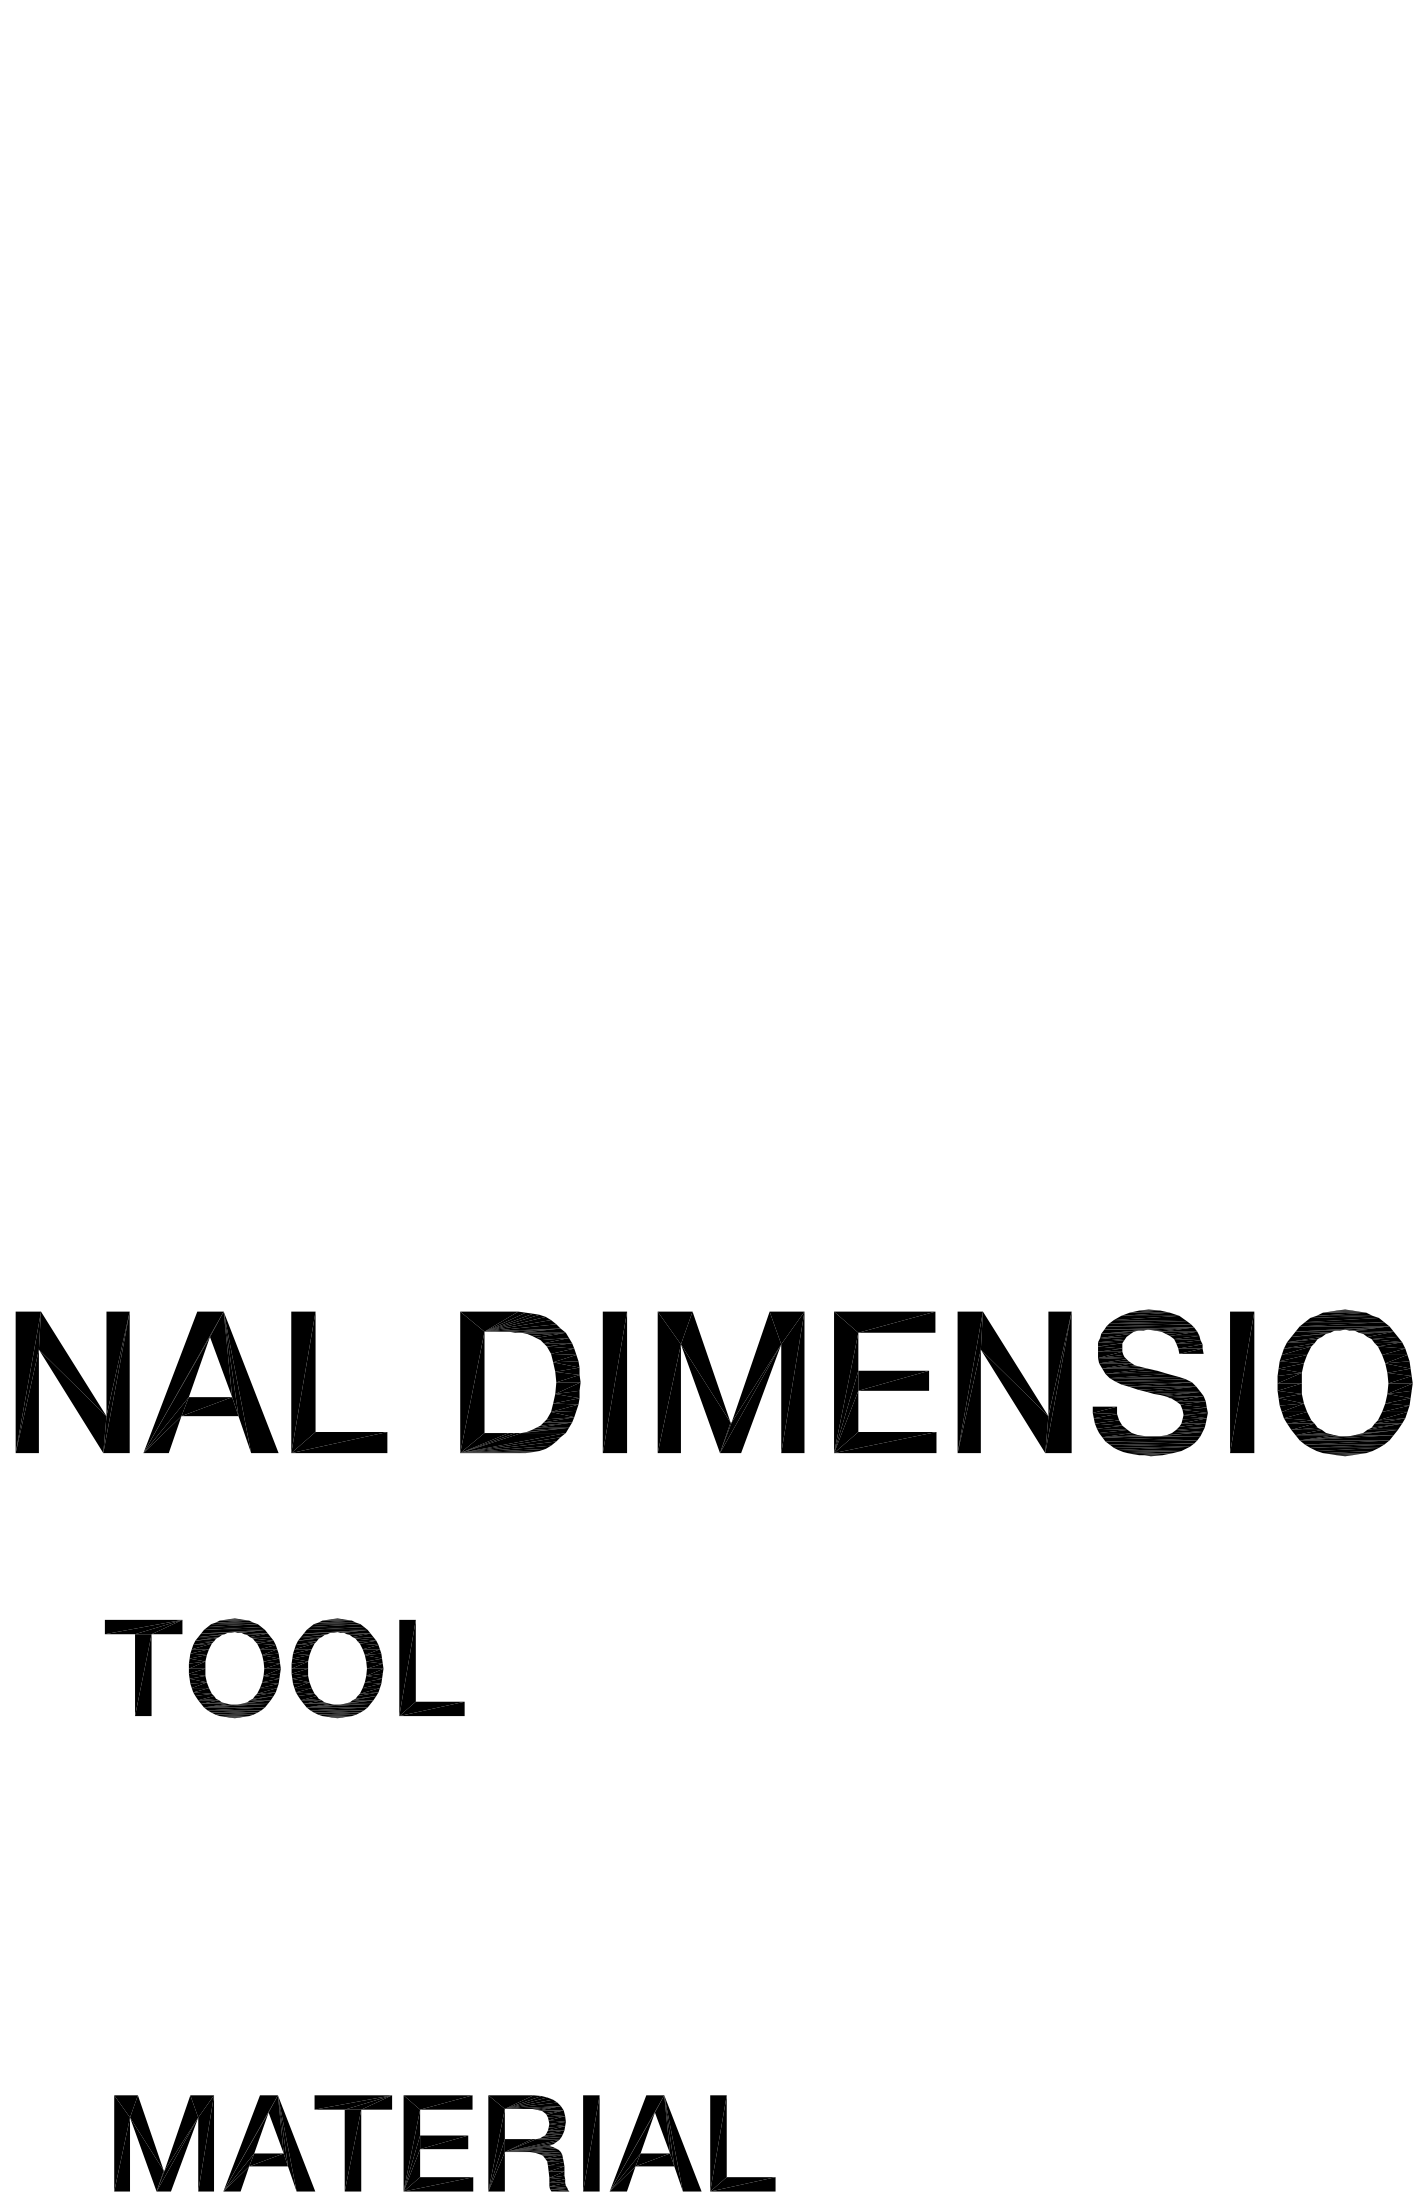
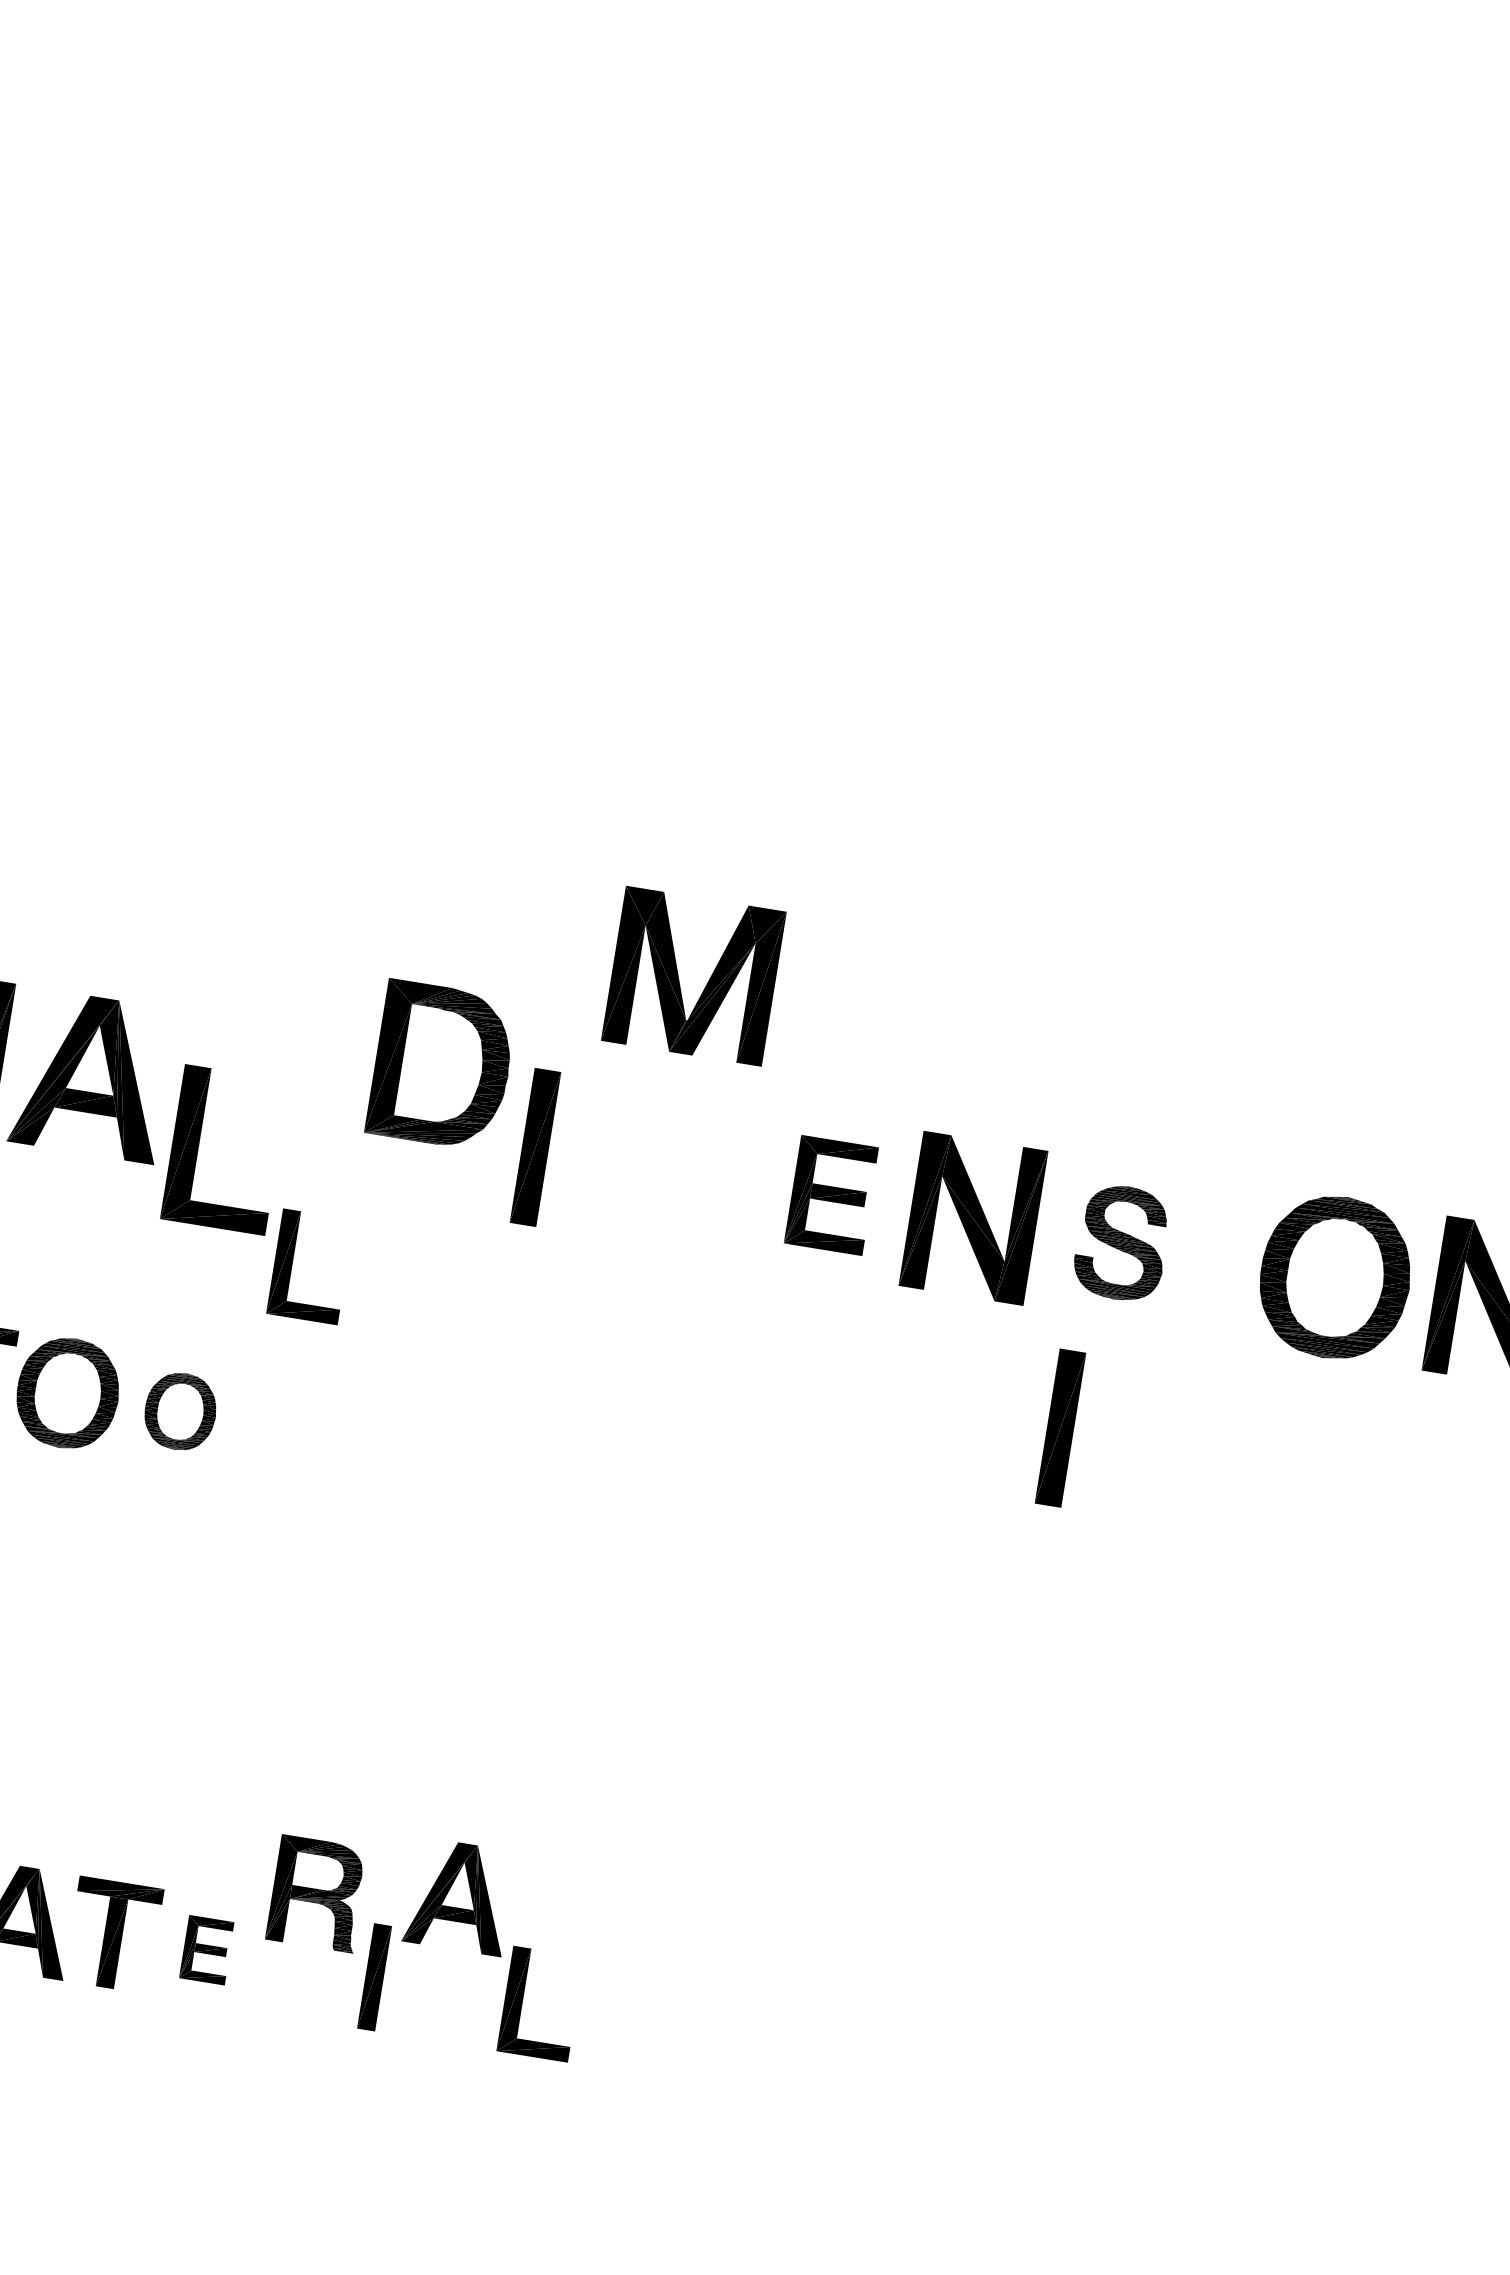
part: (315, 1381) -> (199, 1144), moved
part: (1242, 1381) -> (1061, 1427), moved
part: (520, 1382) -> (442, 1066), moved
part: (885, 1382) -> (832, 1195), size x0.7
part: (1149, 1382) -> (1121, 1242), size x0.7
part: (718, 1386) -> (679, 978), moved
part: (415, 1667) -> (292, 1263), moved
part: (337, 1668) -> (180, 1411), size x0.7
part: (438, 2143) -> (207, 1950), size x0.6
part: (528, 2143) -> (317, 1893), moved
part: (655, 2143) -> (459, 1896), moved

